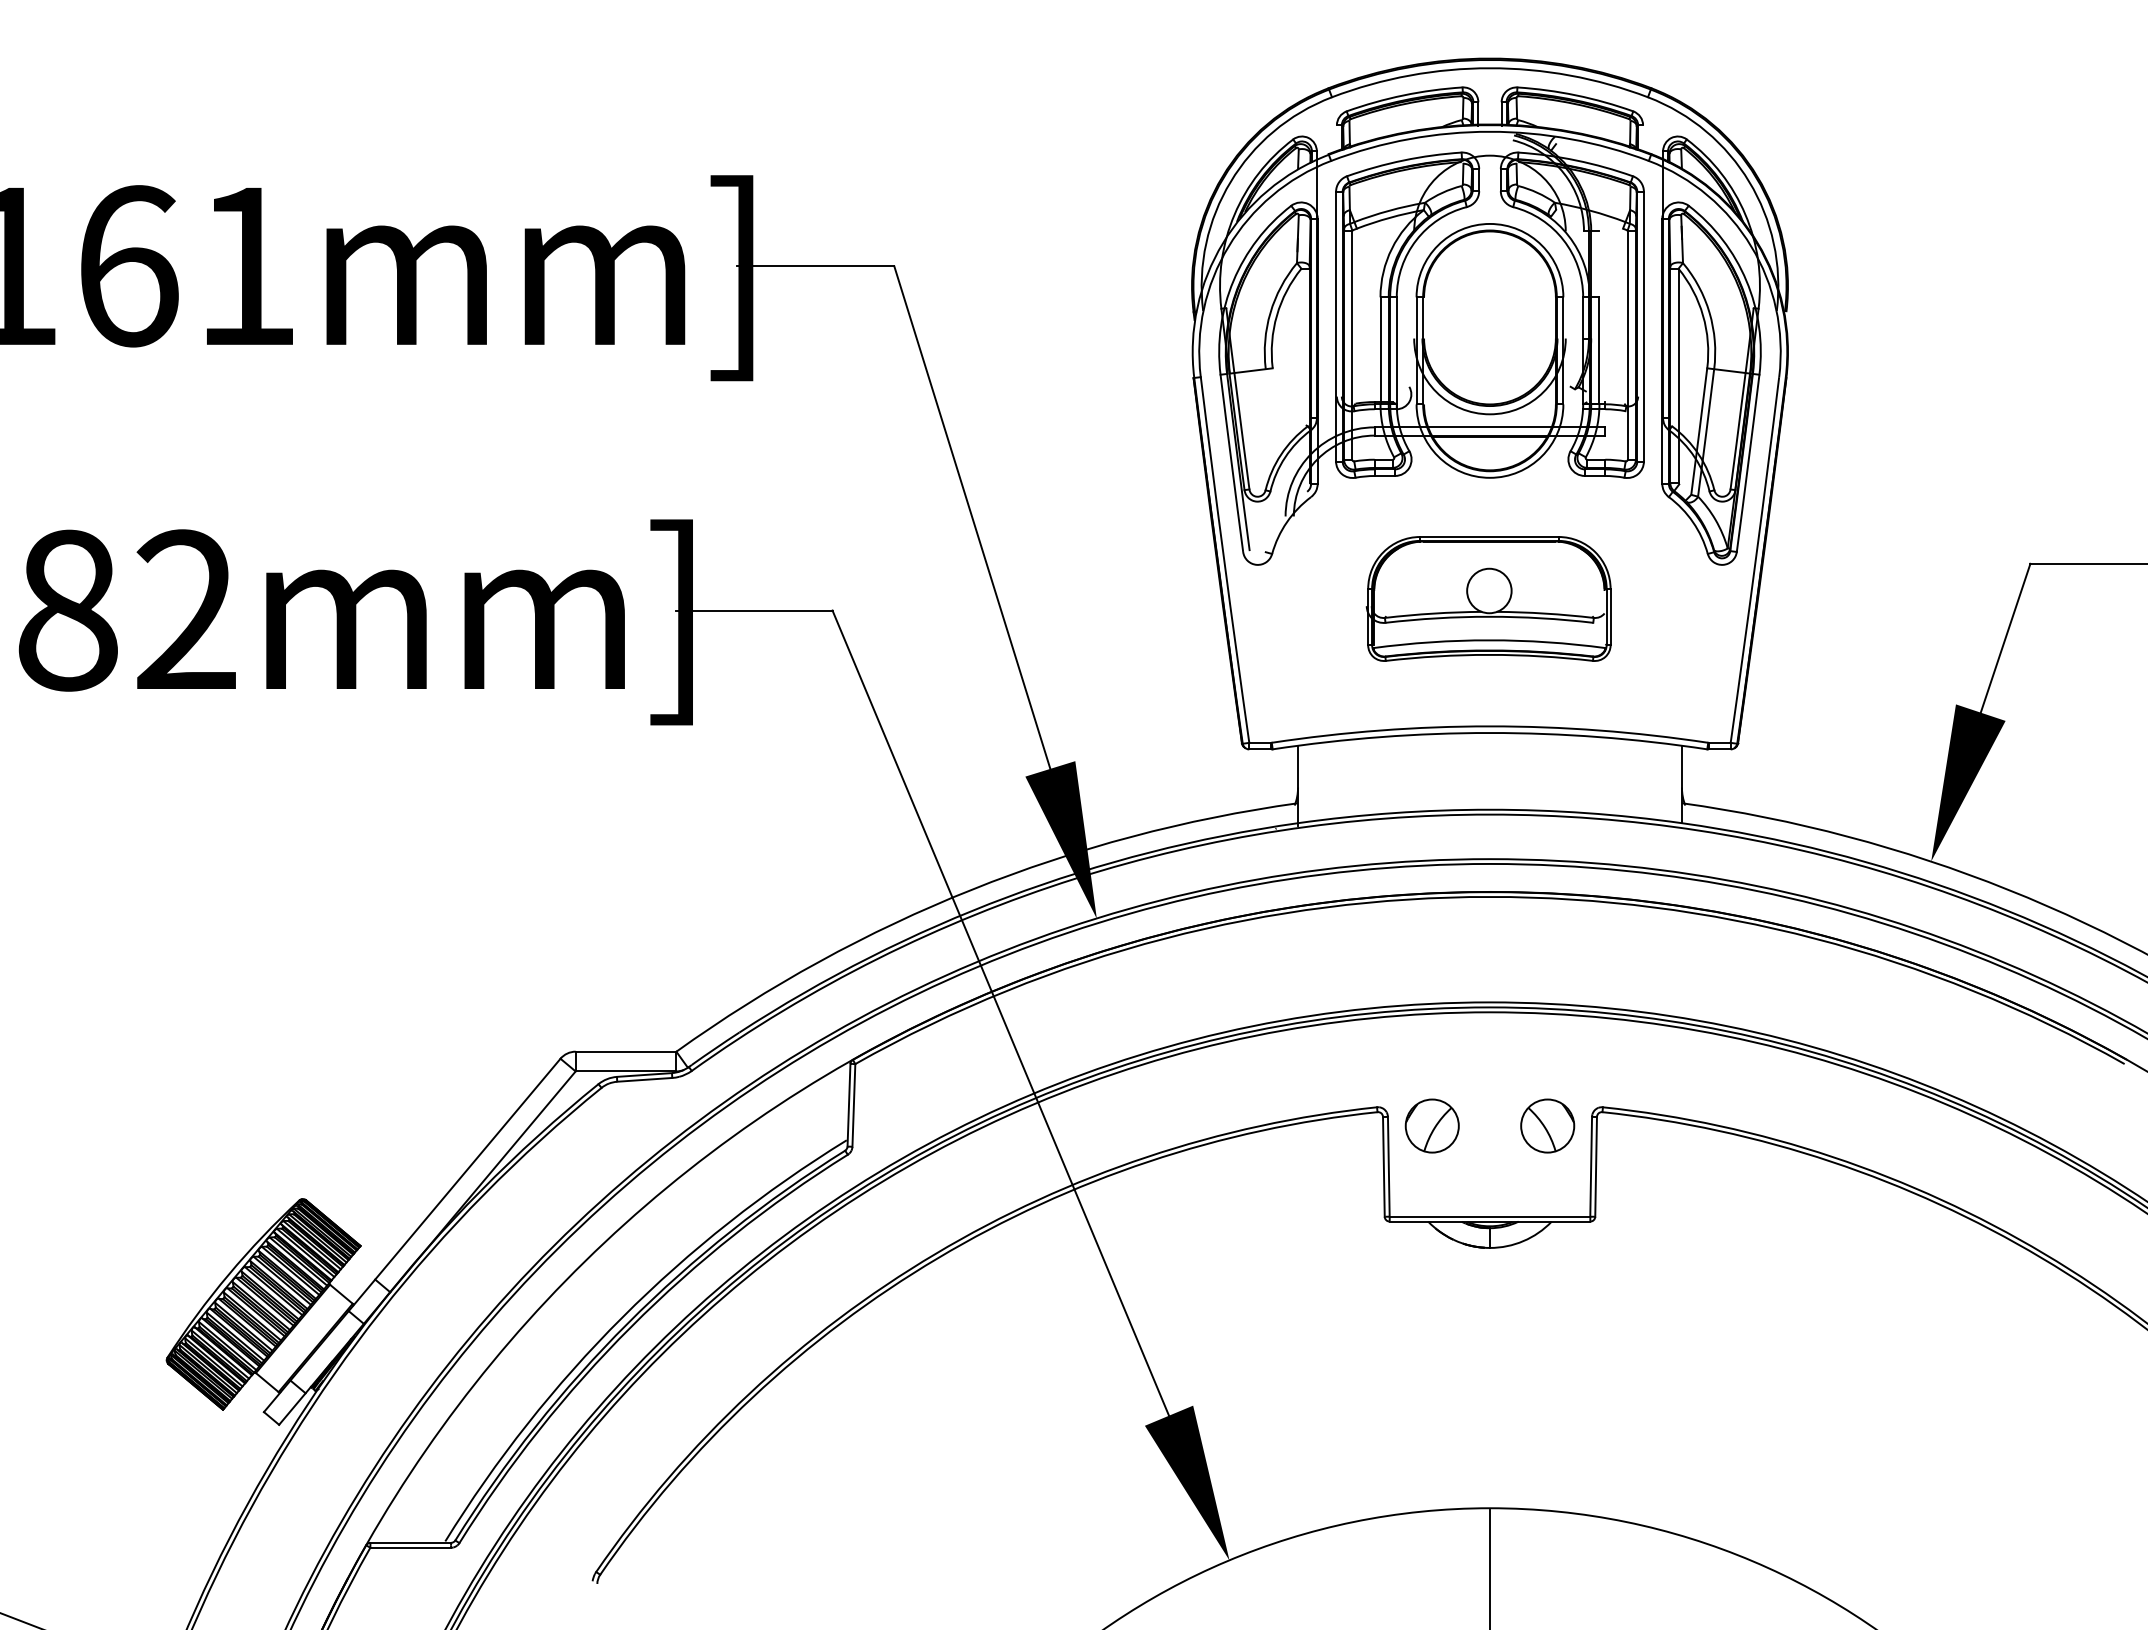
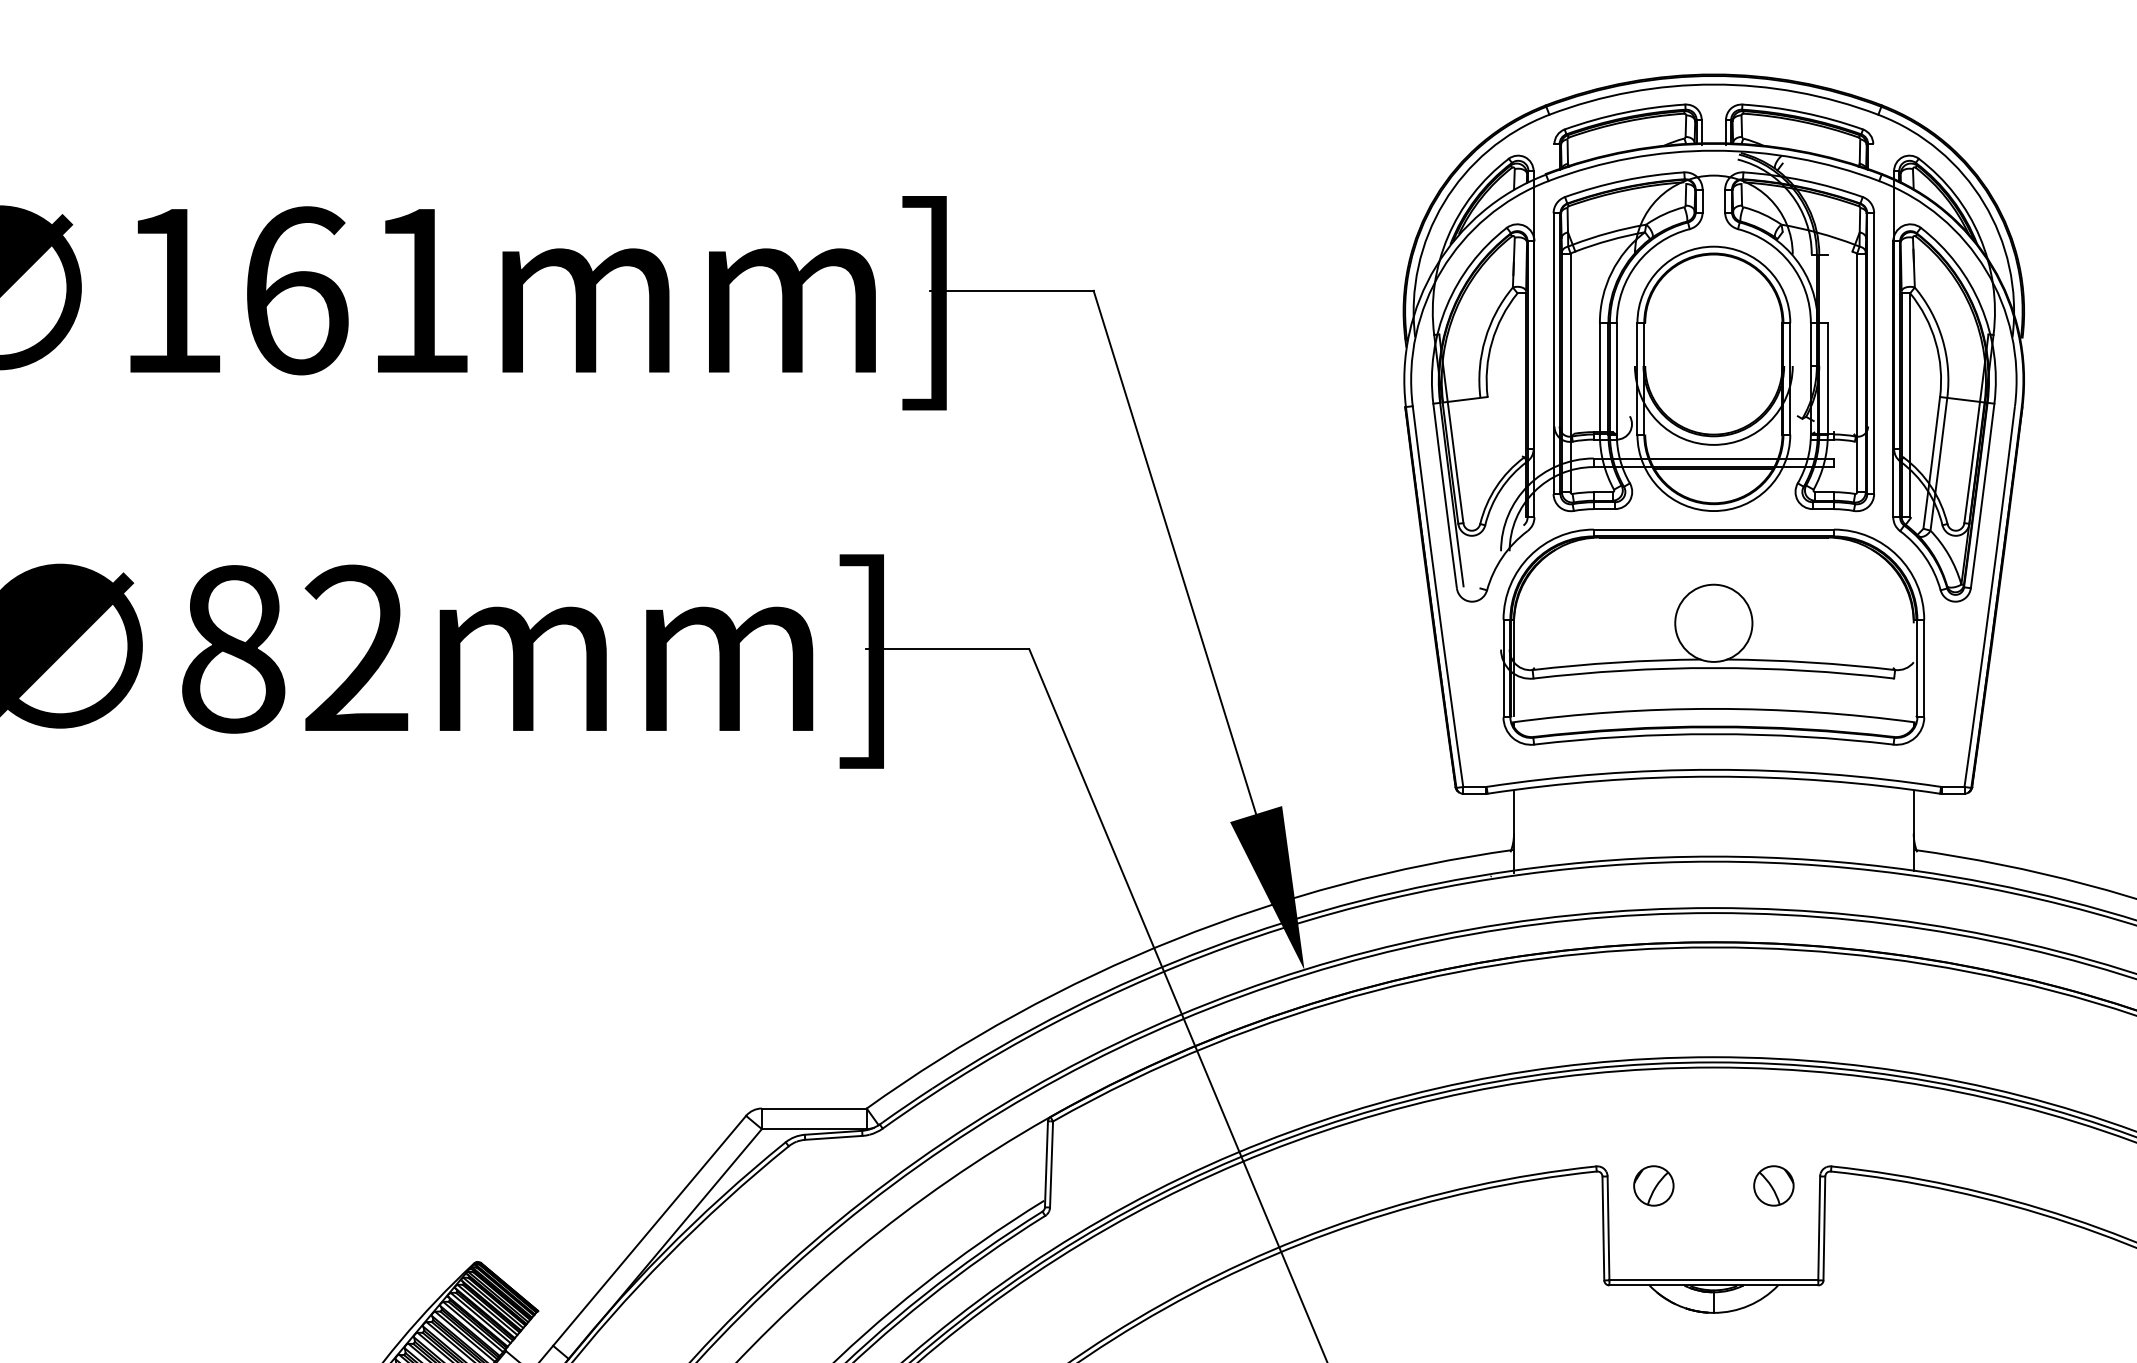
part: (1488, 598) -> (1712, 636), size x1.67
part: (1432, 1125) -> (1654, 1185), size x0.71
part: (1547, 1125) -> (1773, 1185), size x0.71

